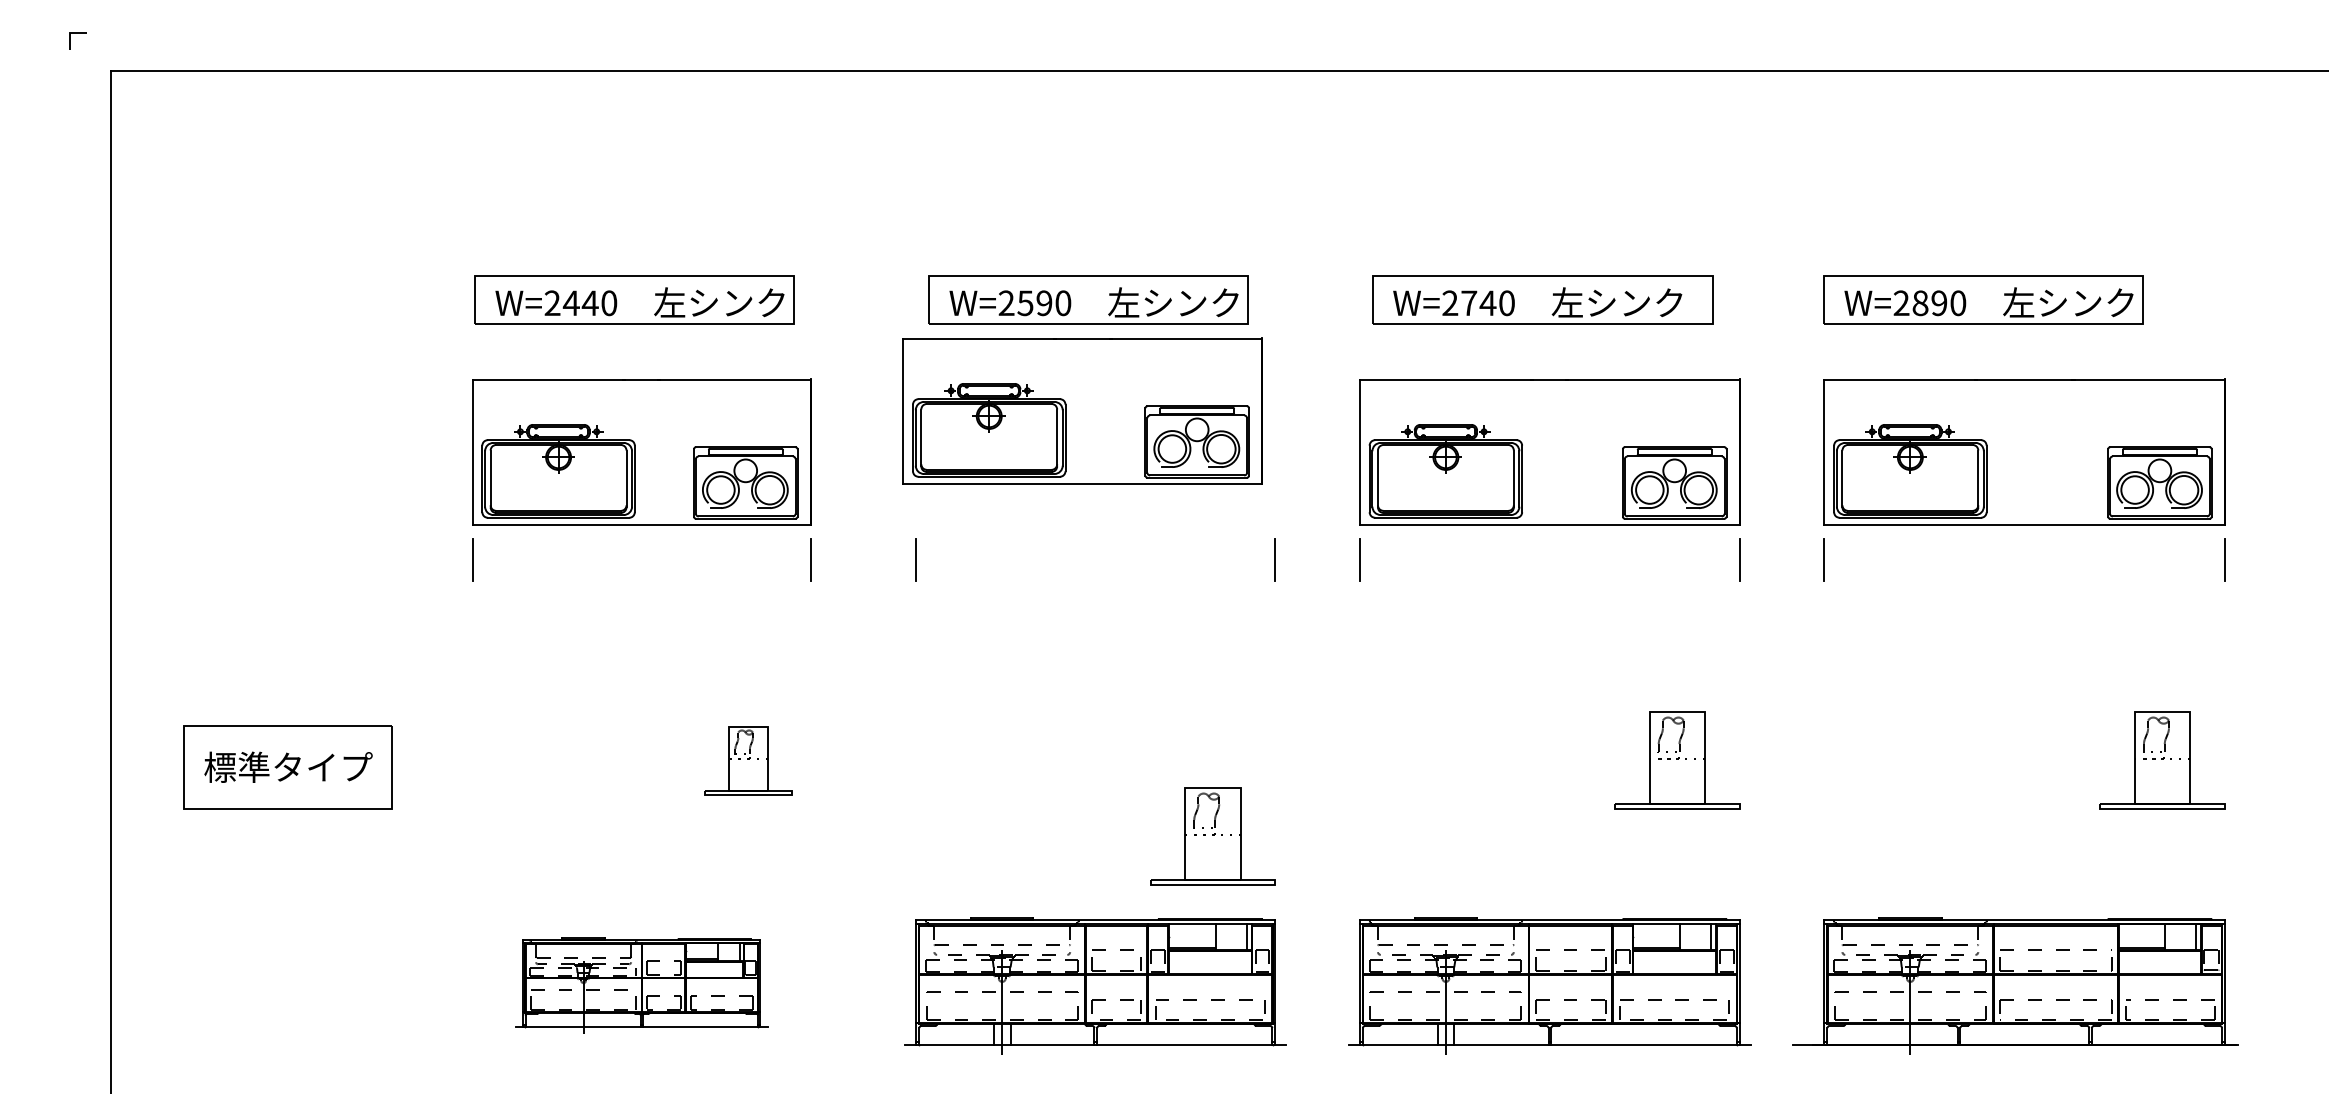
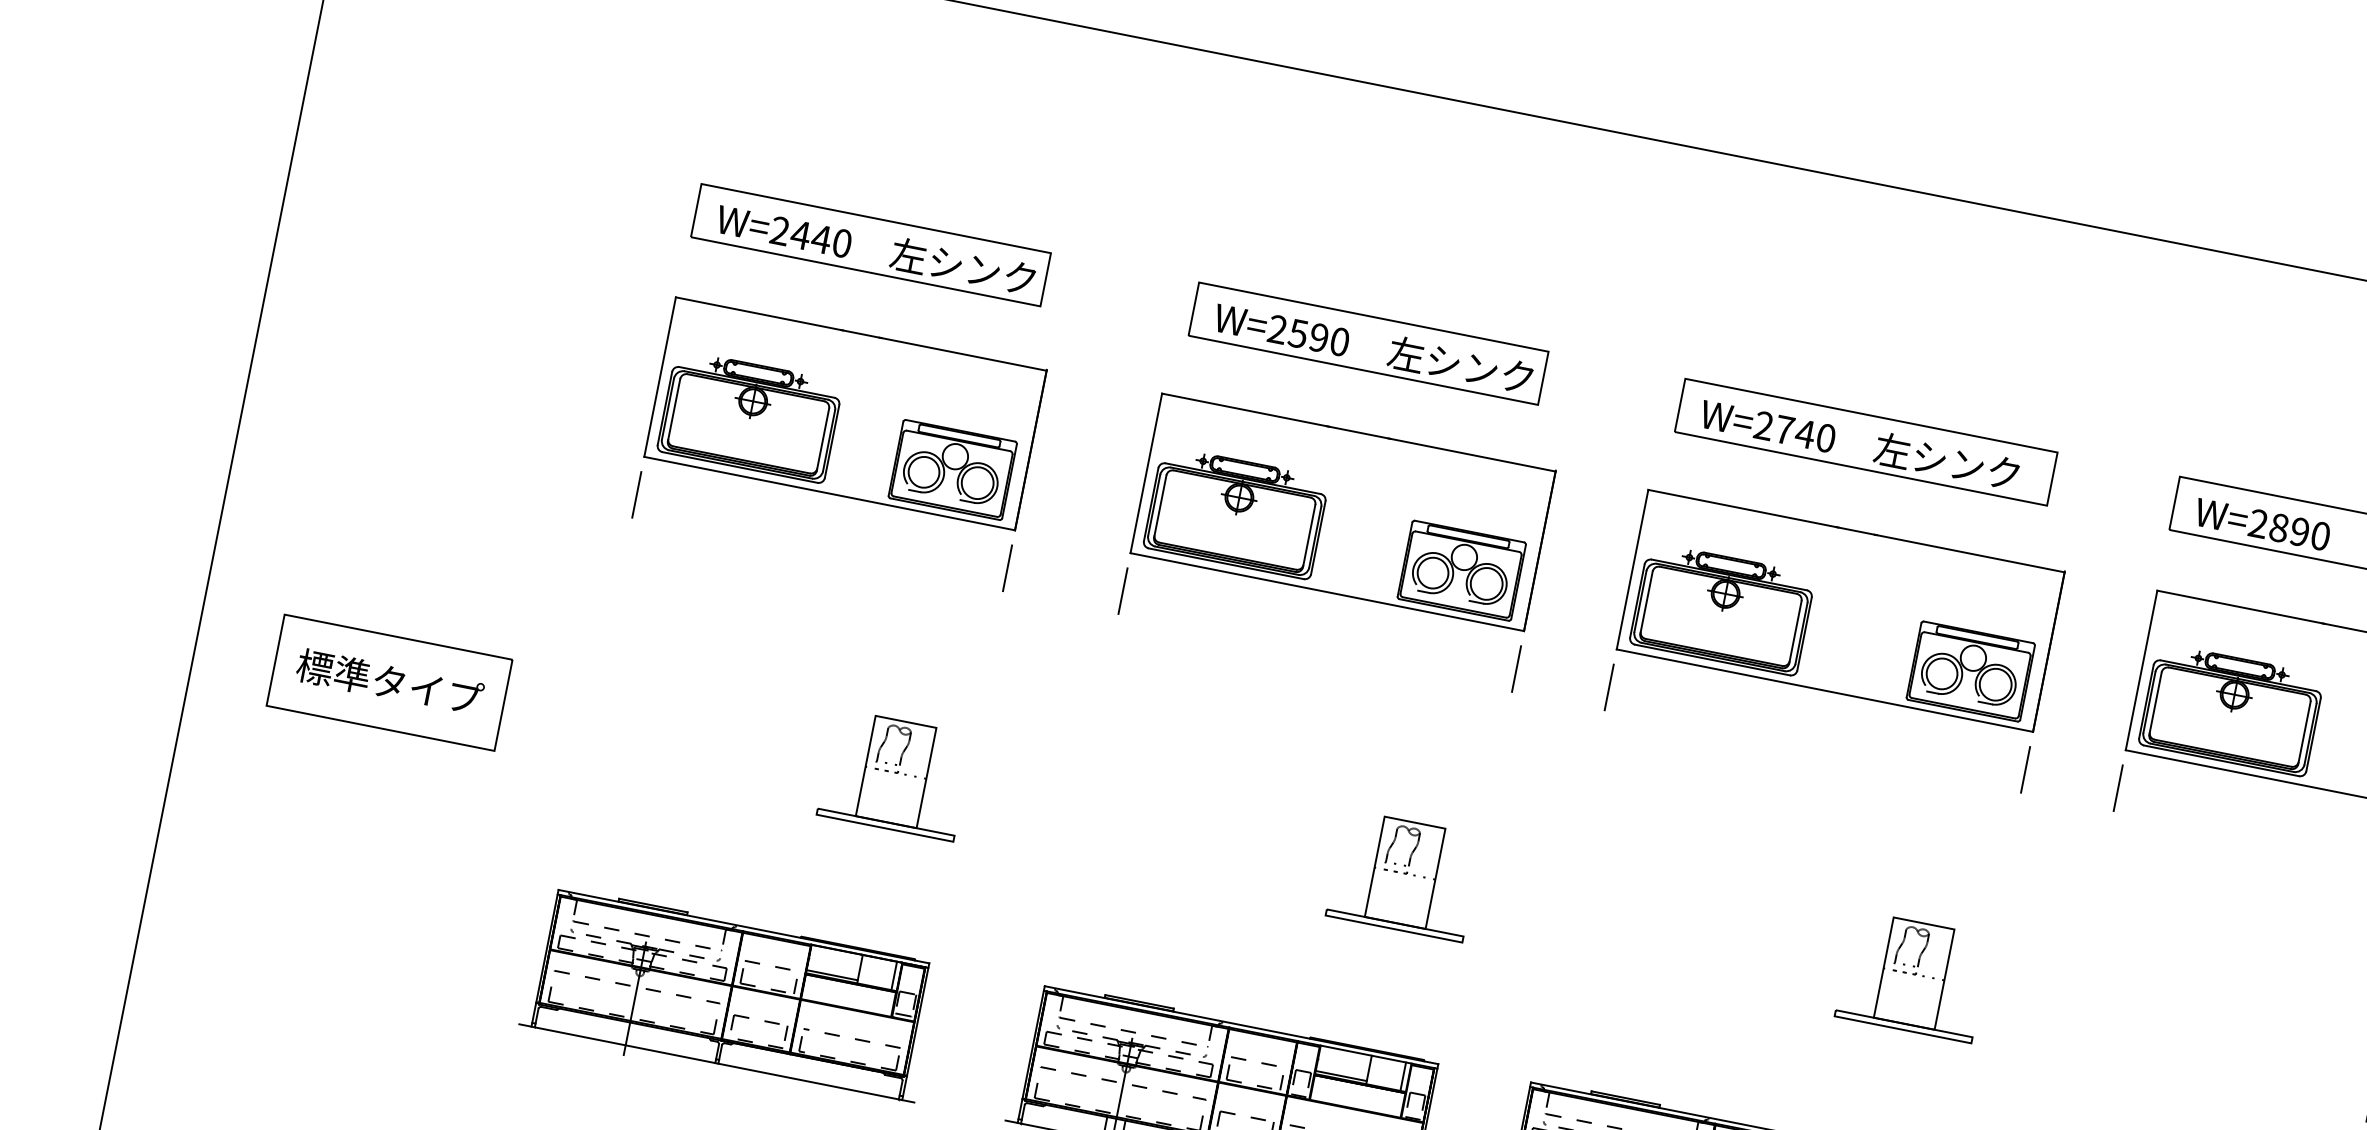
part: (1082, 410) -> (1342, 511), moved
part: (748, 760) -> (895, 774), size x1.43
part: (1212, 836) -> (1404, 875), moved
part: (641, 985) -> (729, 998), size x1.43

